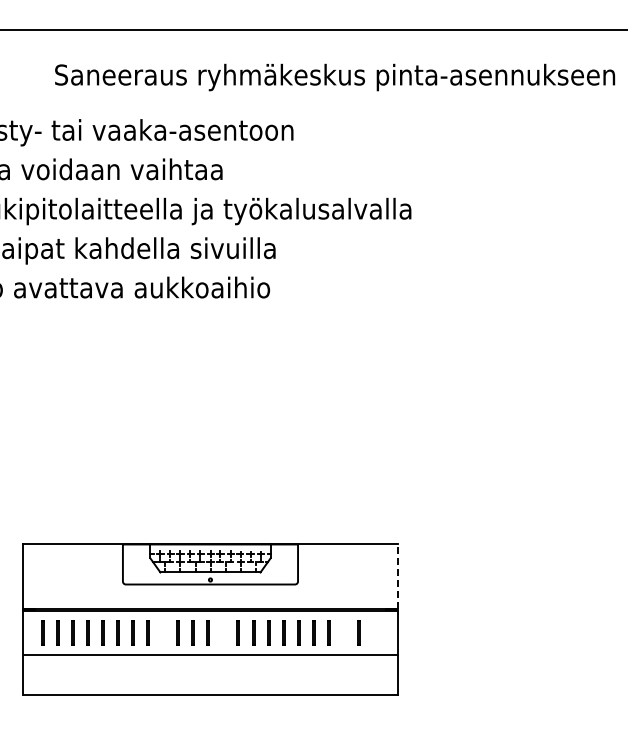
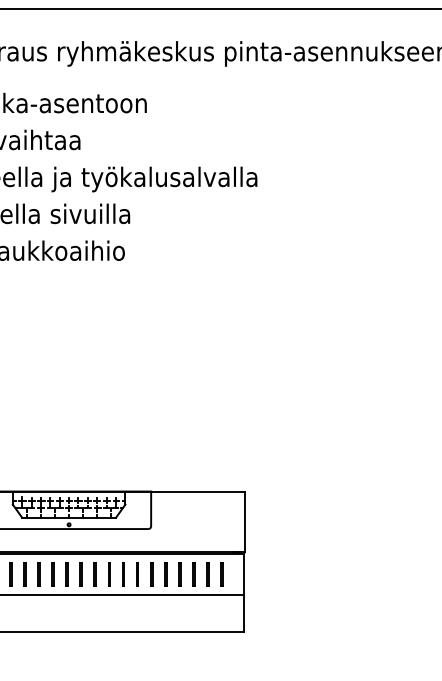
line: (398, 576) -> (245, 521), dashed -> solid
line: (162, 632) -> (24, 574), added
line: (222, 632) -> (80, 574), added
line: (343, 632) -> (193, 574), added
line: (373, 632) -> (221, 574), added

